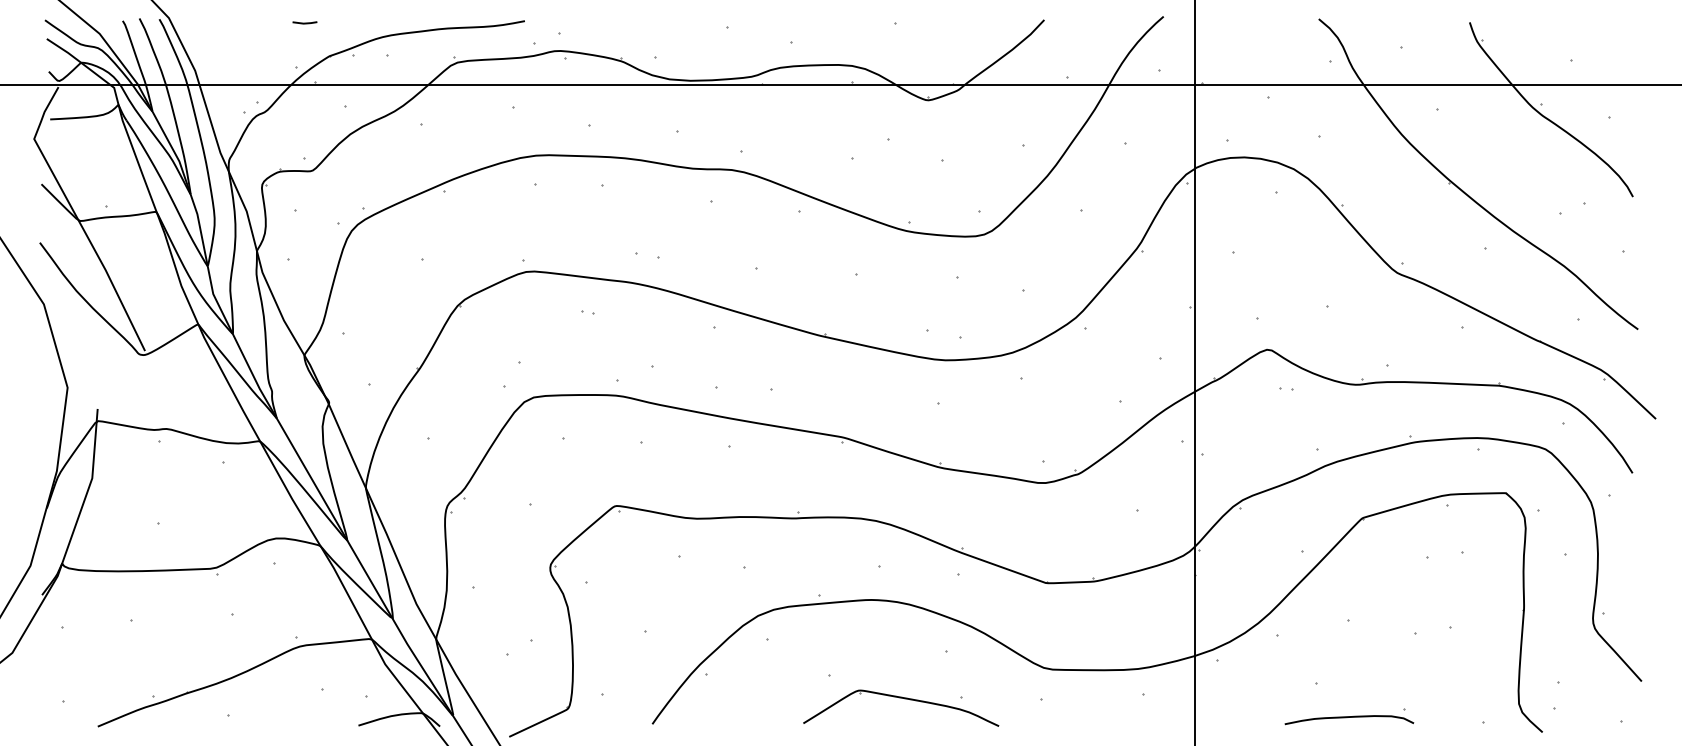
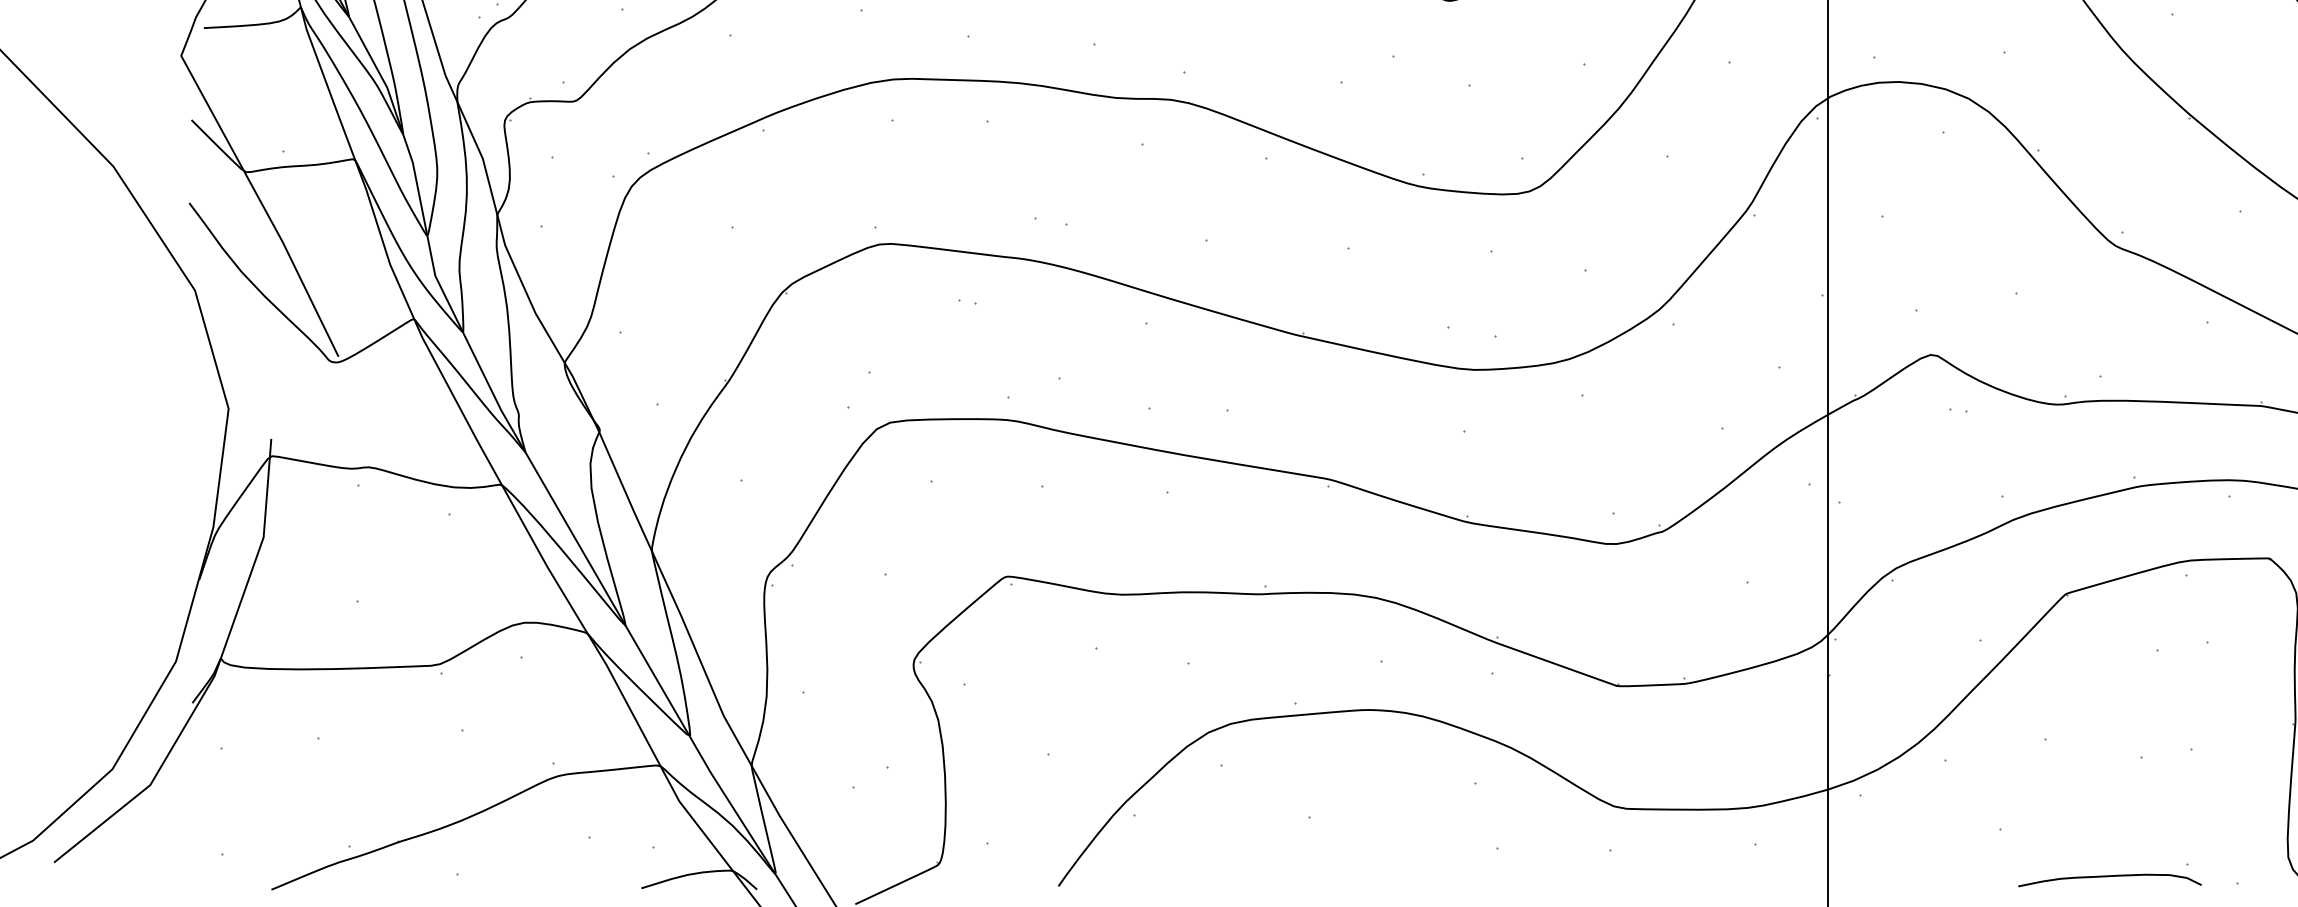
part: (904, 699) -> (1416, 851), removed
part: (1349, 716) -> (2110, 875), moved

